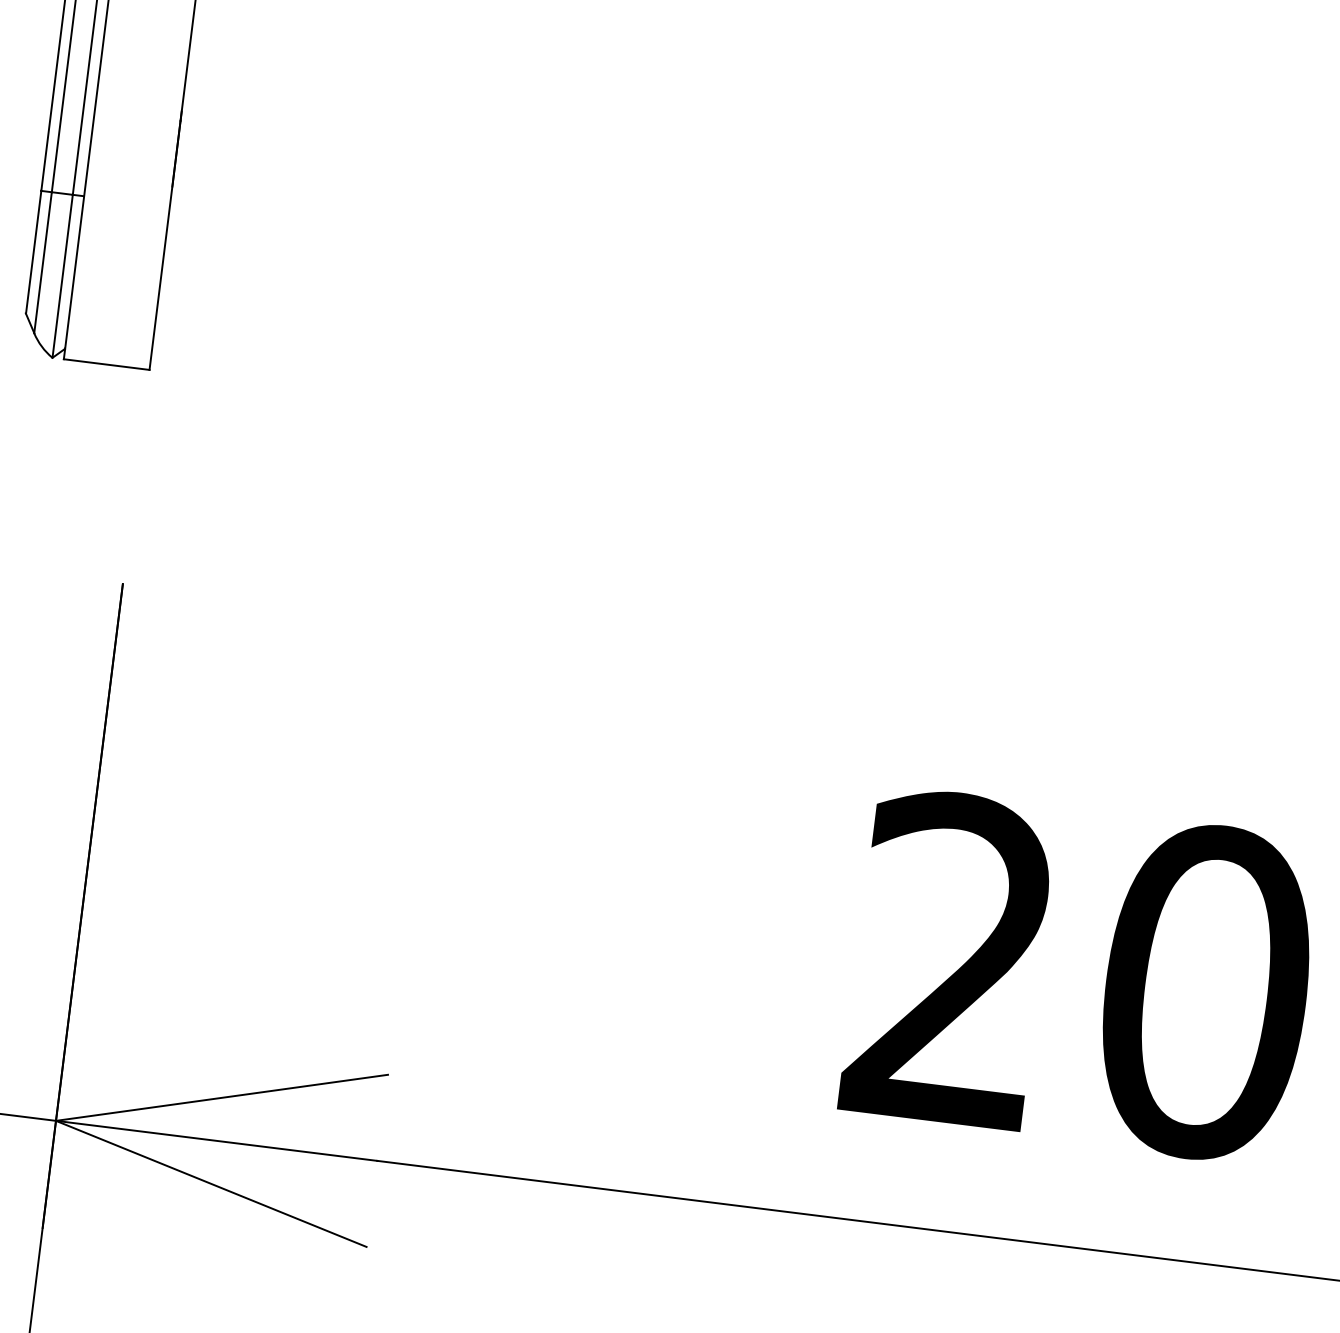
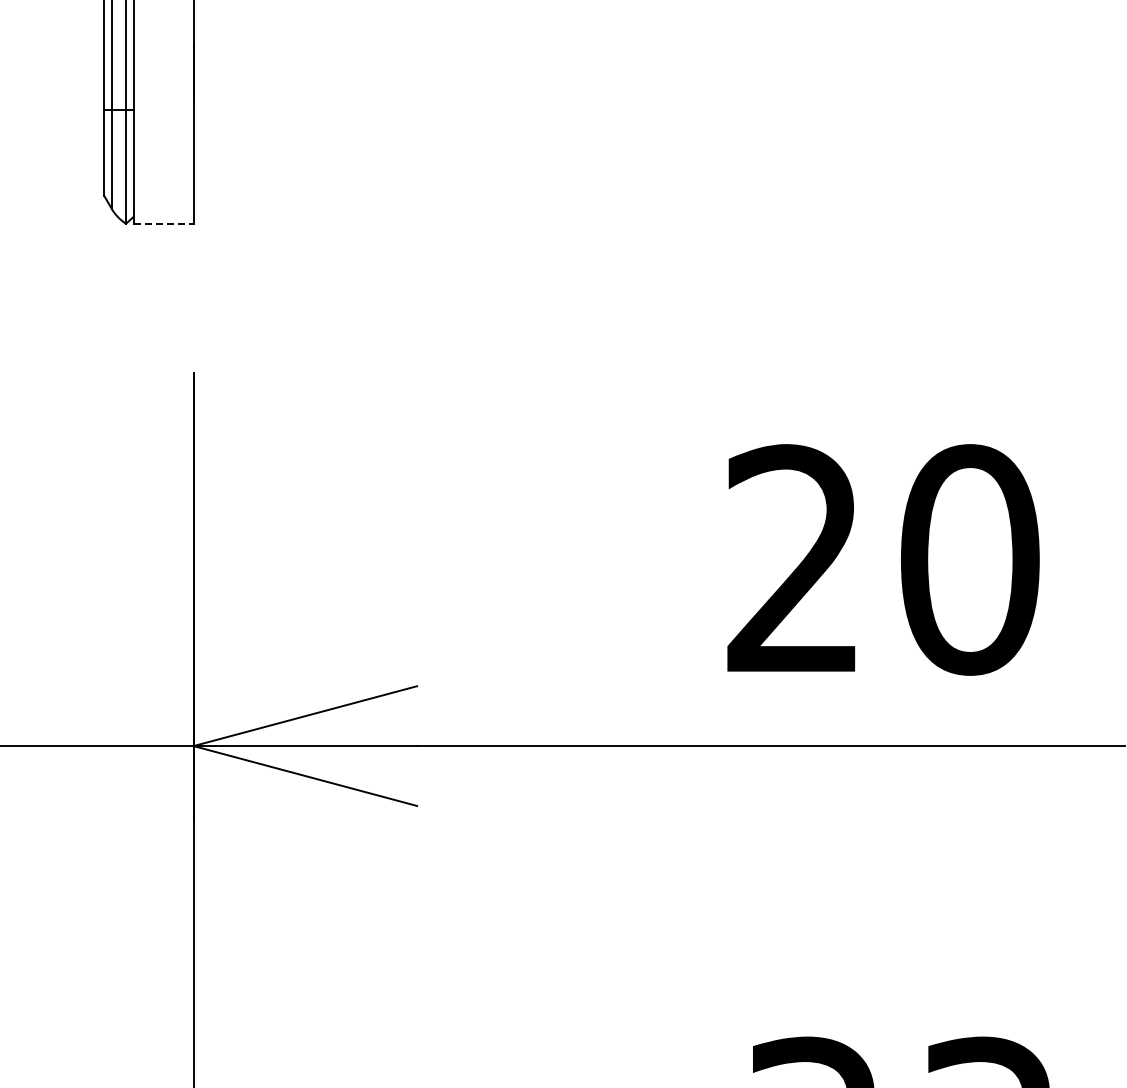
line: (106, 364) -> (163, 223), solid -> dashed

